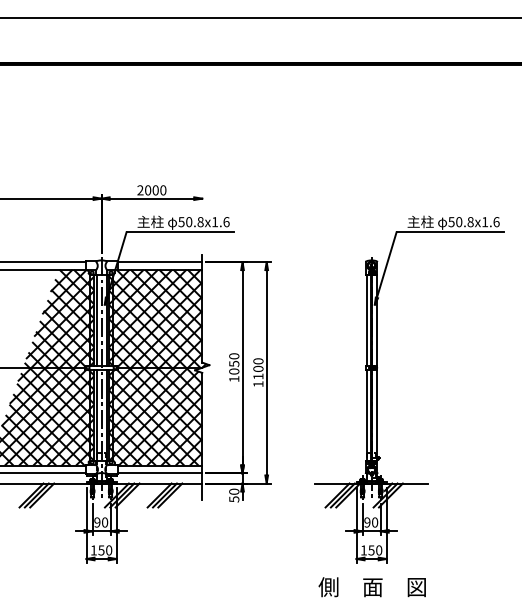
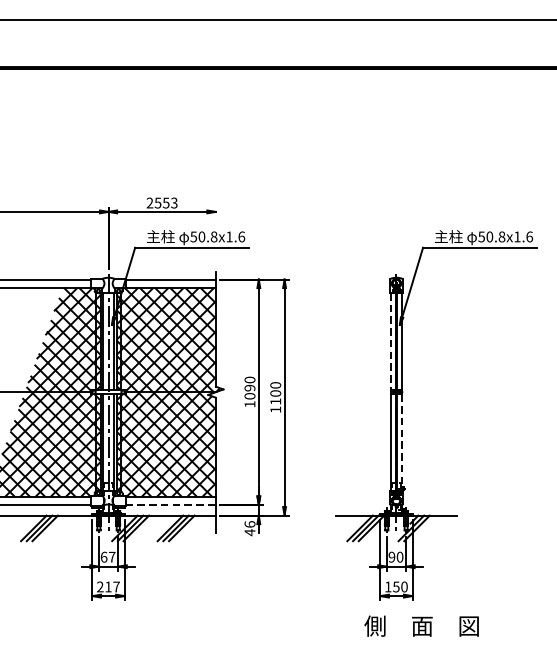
text: (155, 190) -> (166, 203), 2000 -> 2553
line: (366, 320) -> (390, 341), solid -> dashed
text: (234, 363) -> (250, 387), 1050 -> 1090
line: (376, 415) -> (401, 443), solid -> dashed
line: (160, 473) -> (171, 504), solid -> dashed
text: (234, 495) -> (250, 528), 50 -> 46
text: (101, 522) -> (108, 557), 90 -> 67
text: (101, 550) -> (108, 587), 150 -> 217
text: (371, 587) -> (420, 626), moved

